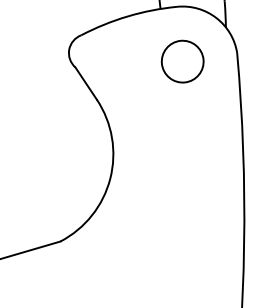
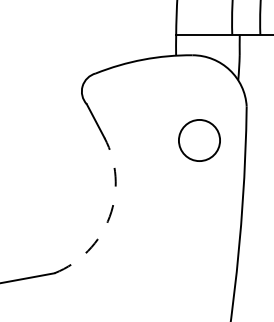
circle: (182, 61) -> (199, 140), moved
arc: (110, 178) -> (109, 216), solid -> dashed

